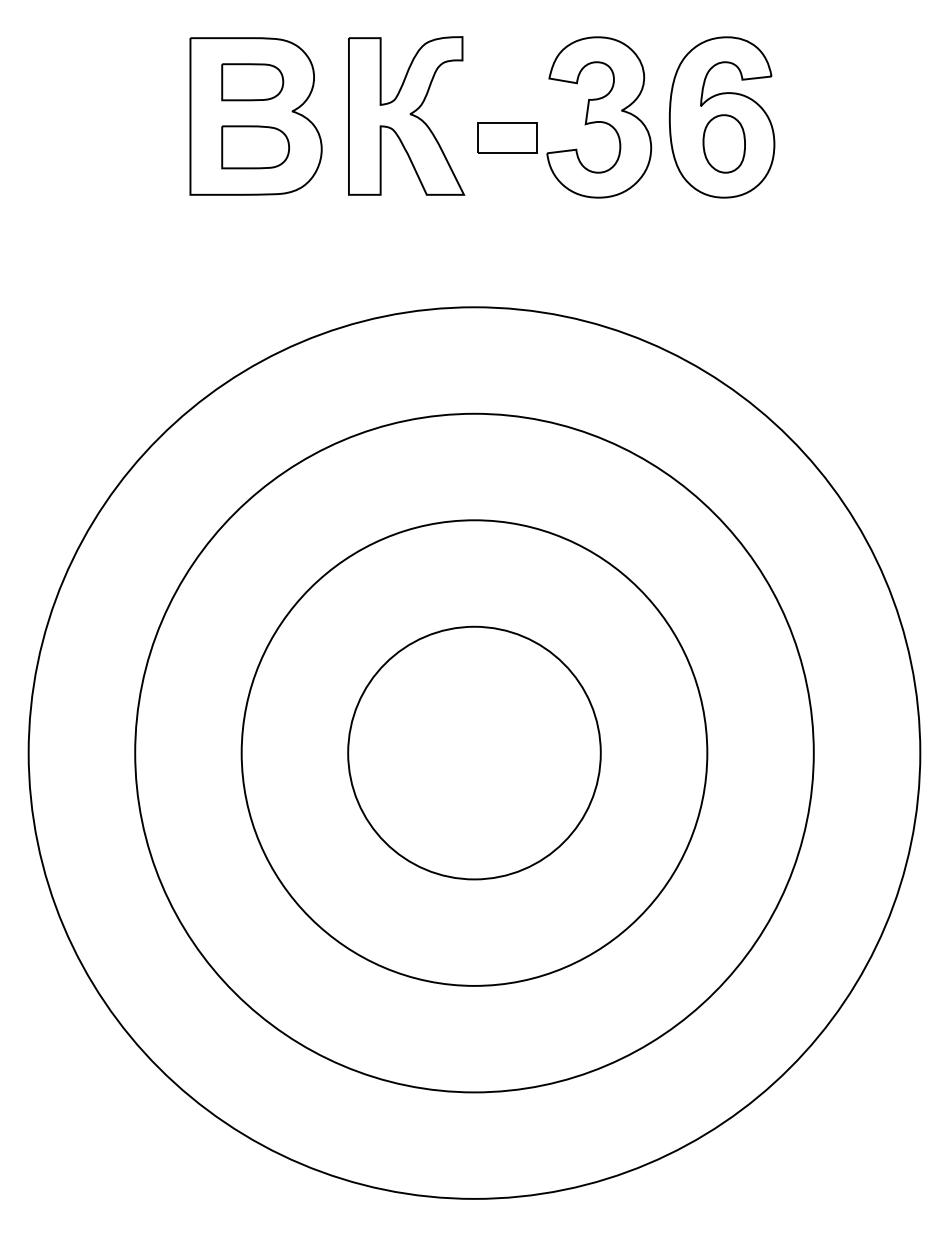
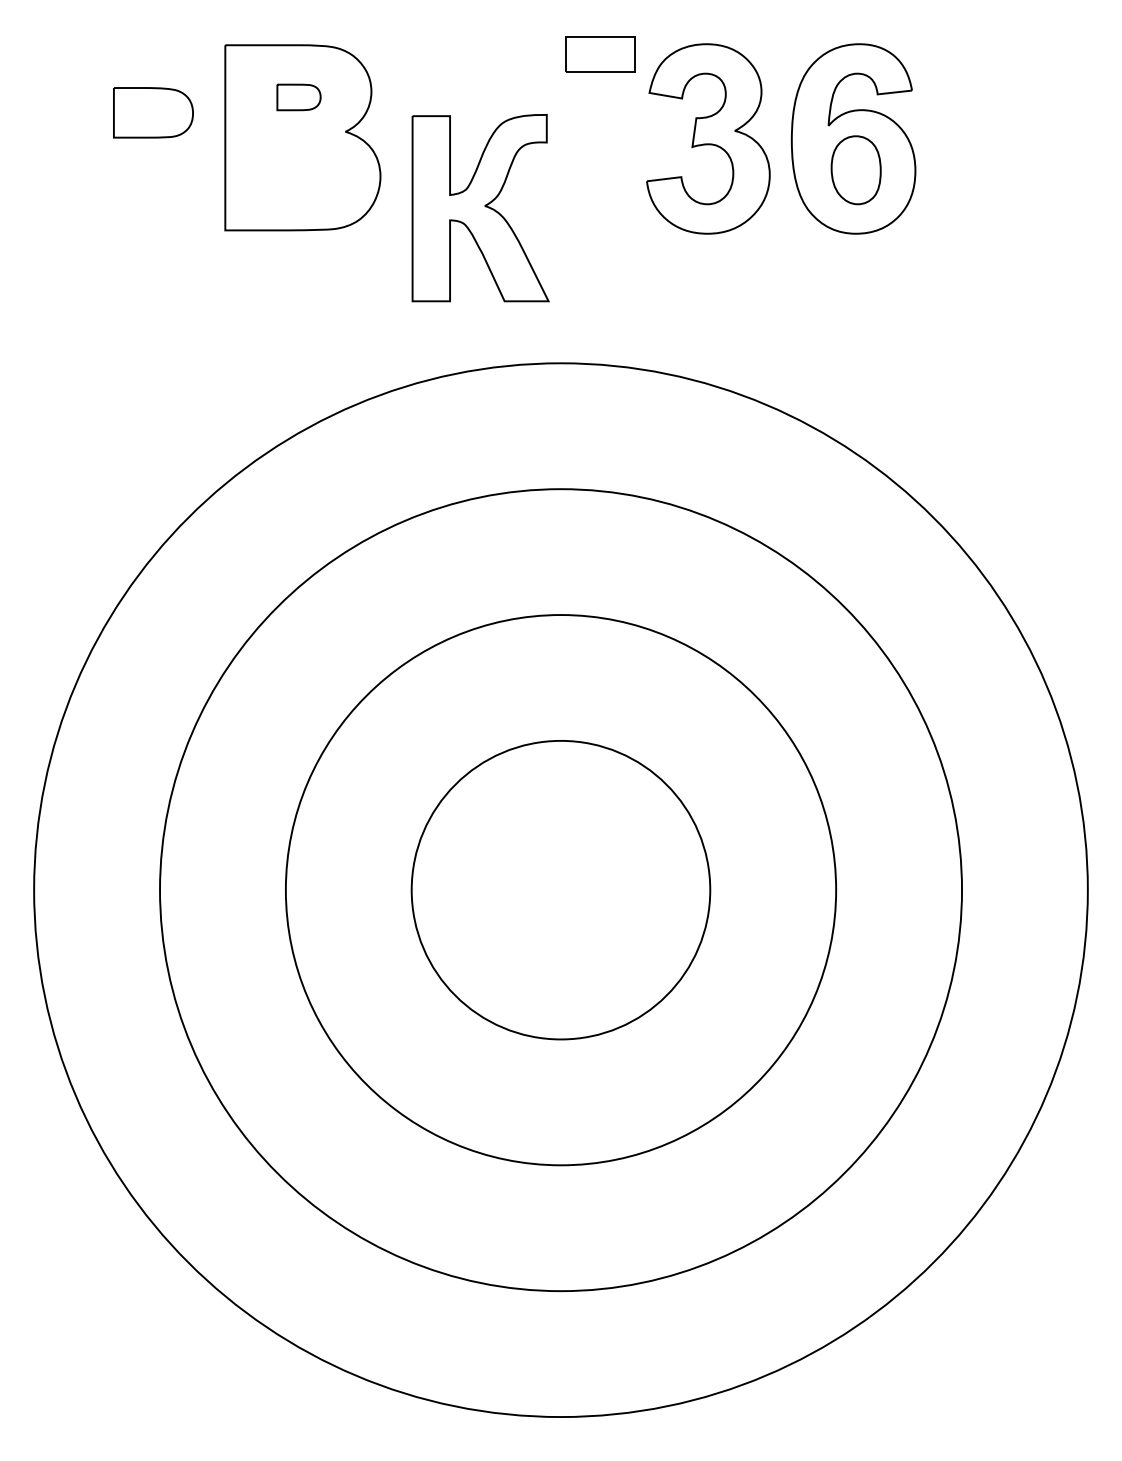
part: (252, 82) -> (298, 97), size x0.6
part: (406, 115) -> (480, 207), moved
part: (507, 137) -> (599, 53), moved
part: (255, 147) -> (153, 113), moved

